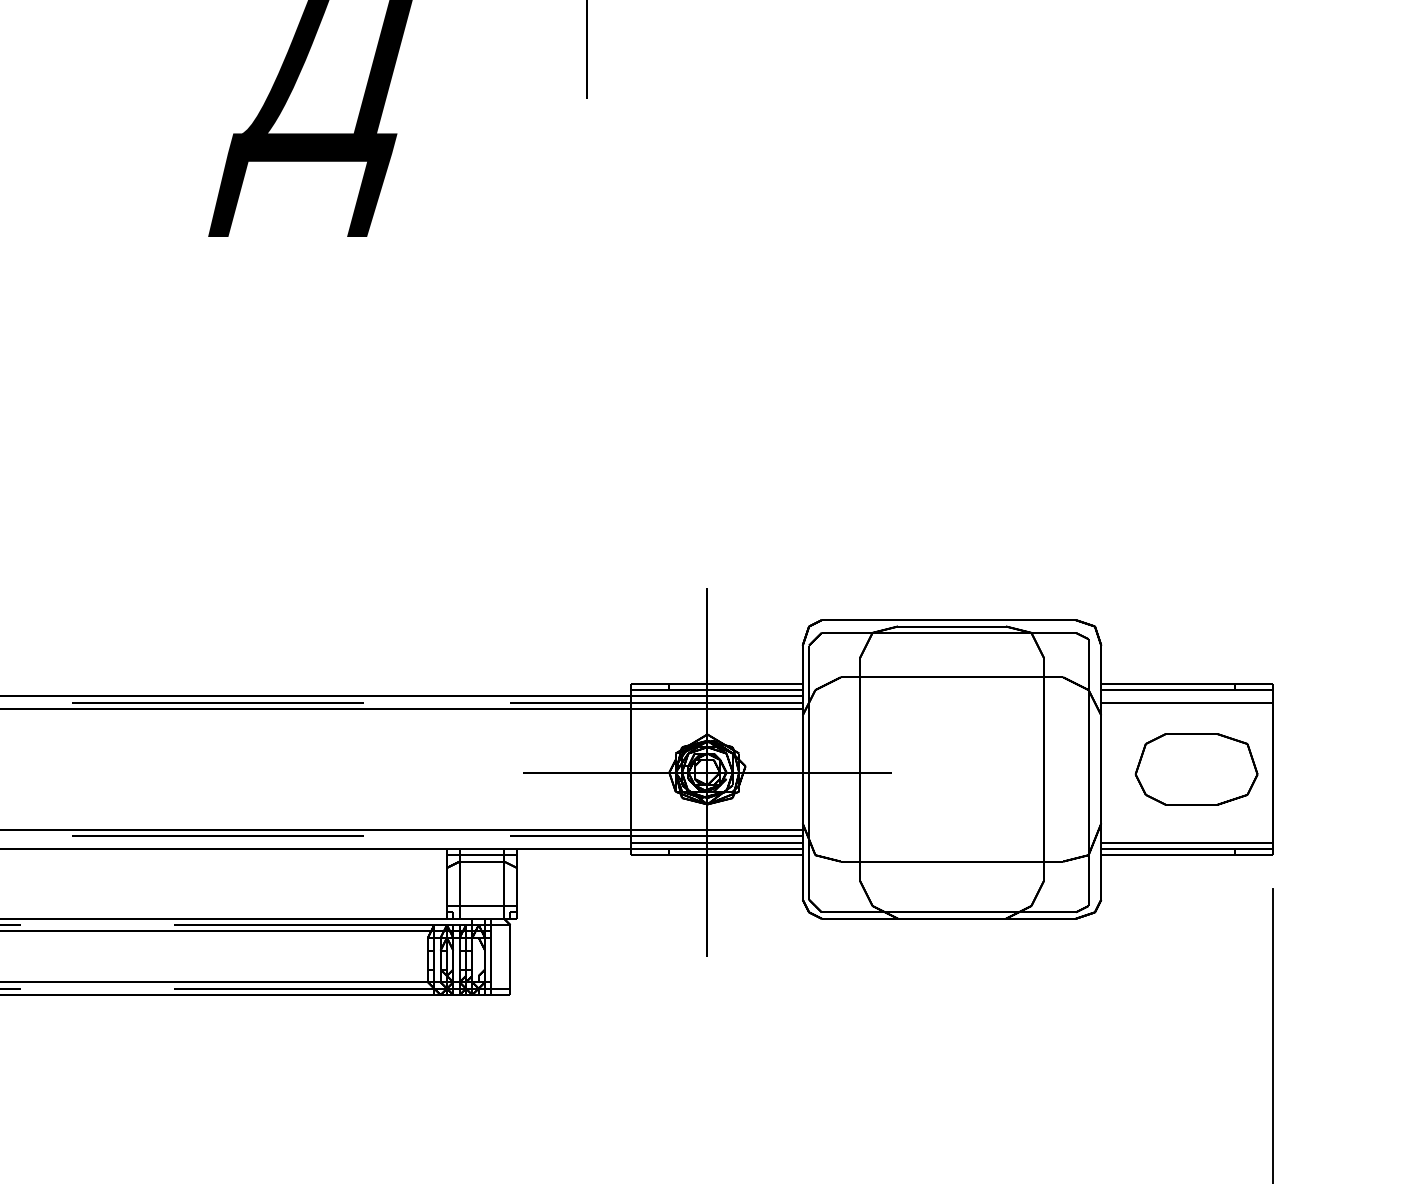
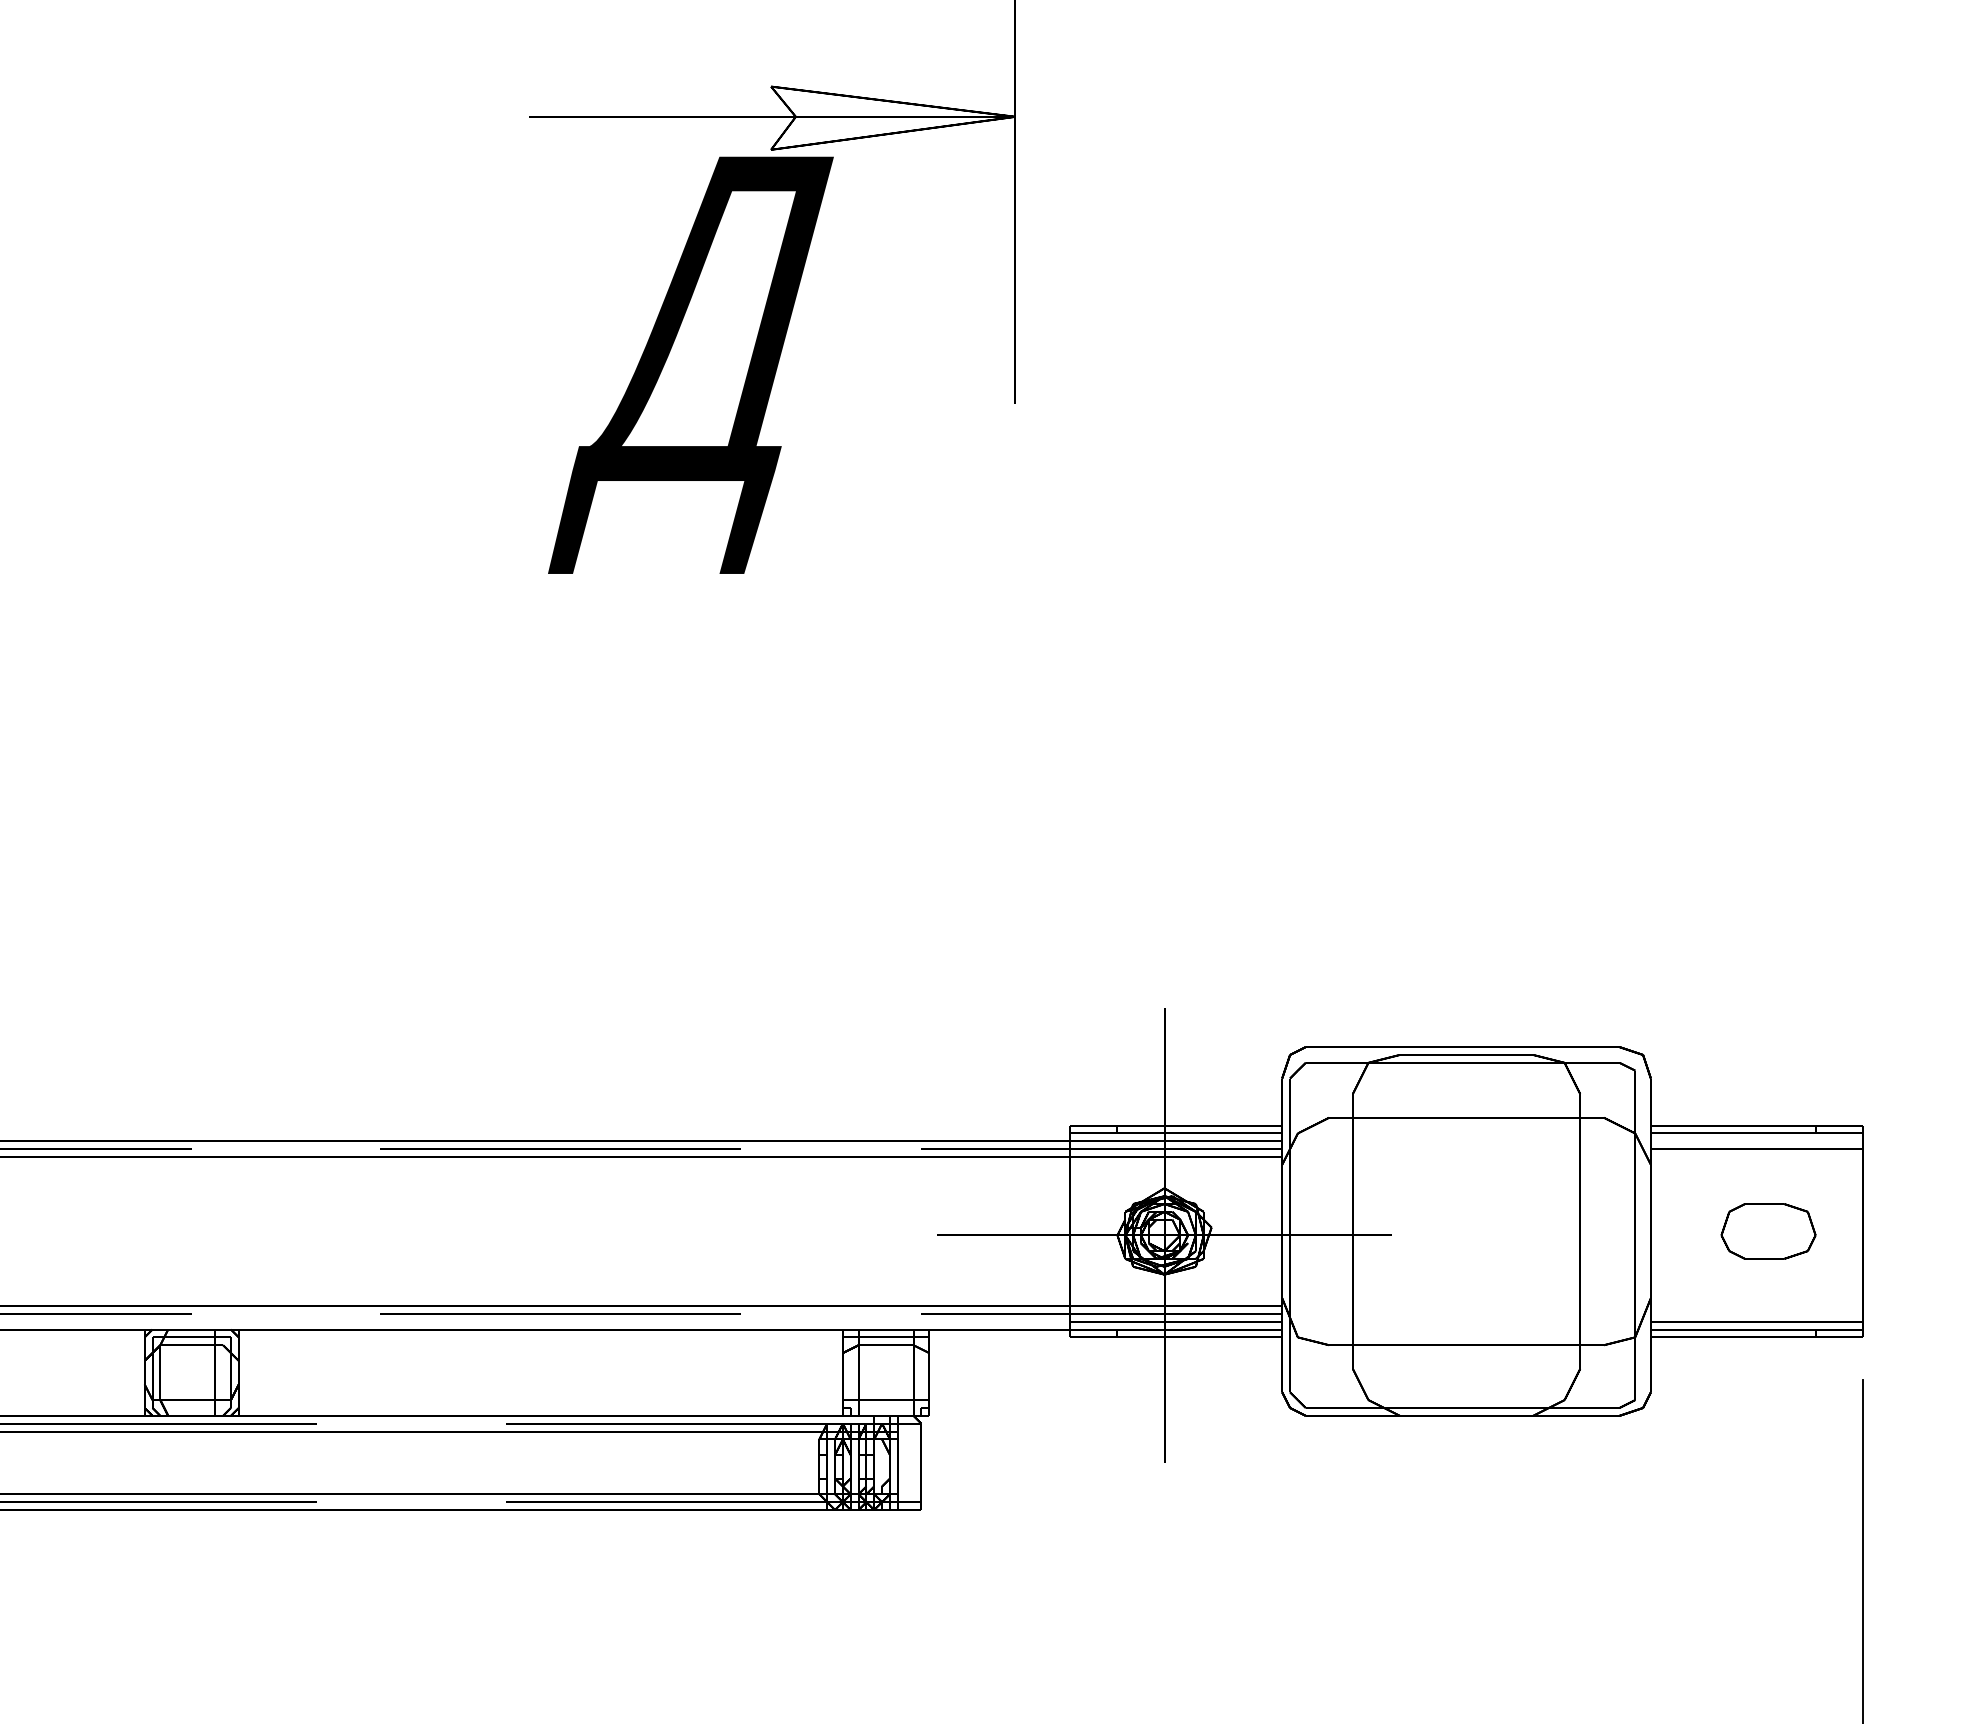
part: (1196, 769) -> (1768, 1231), size x0.62

